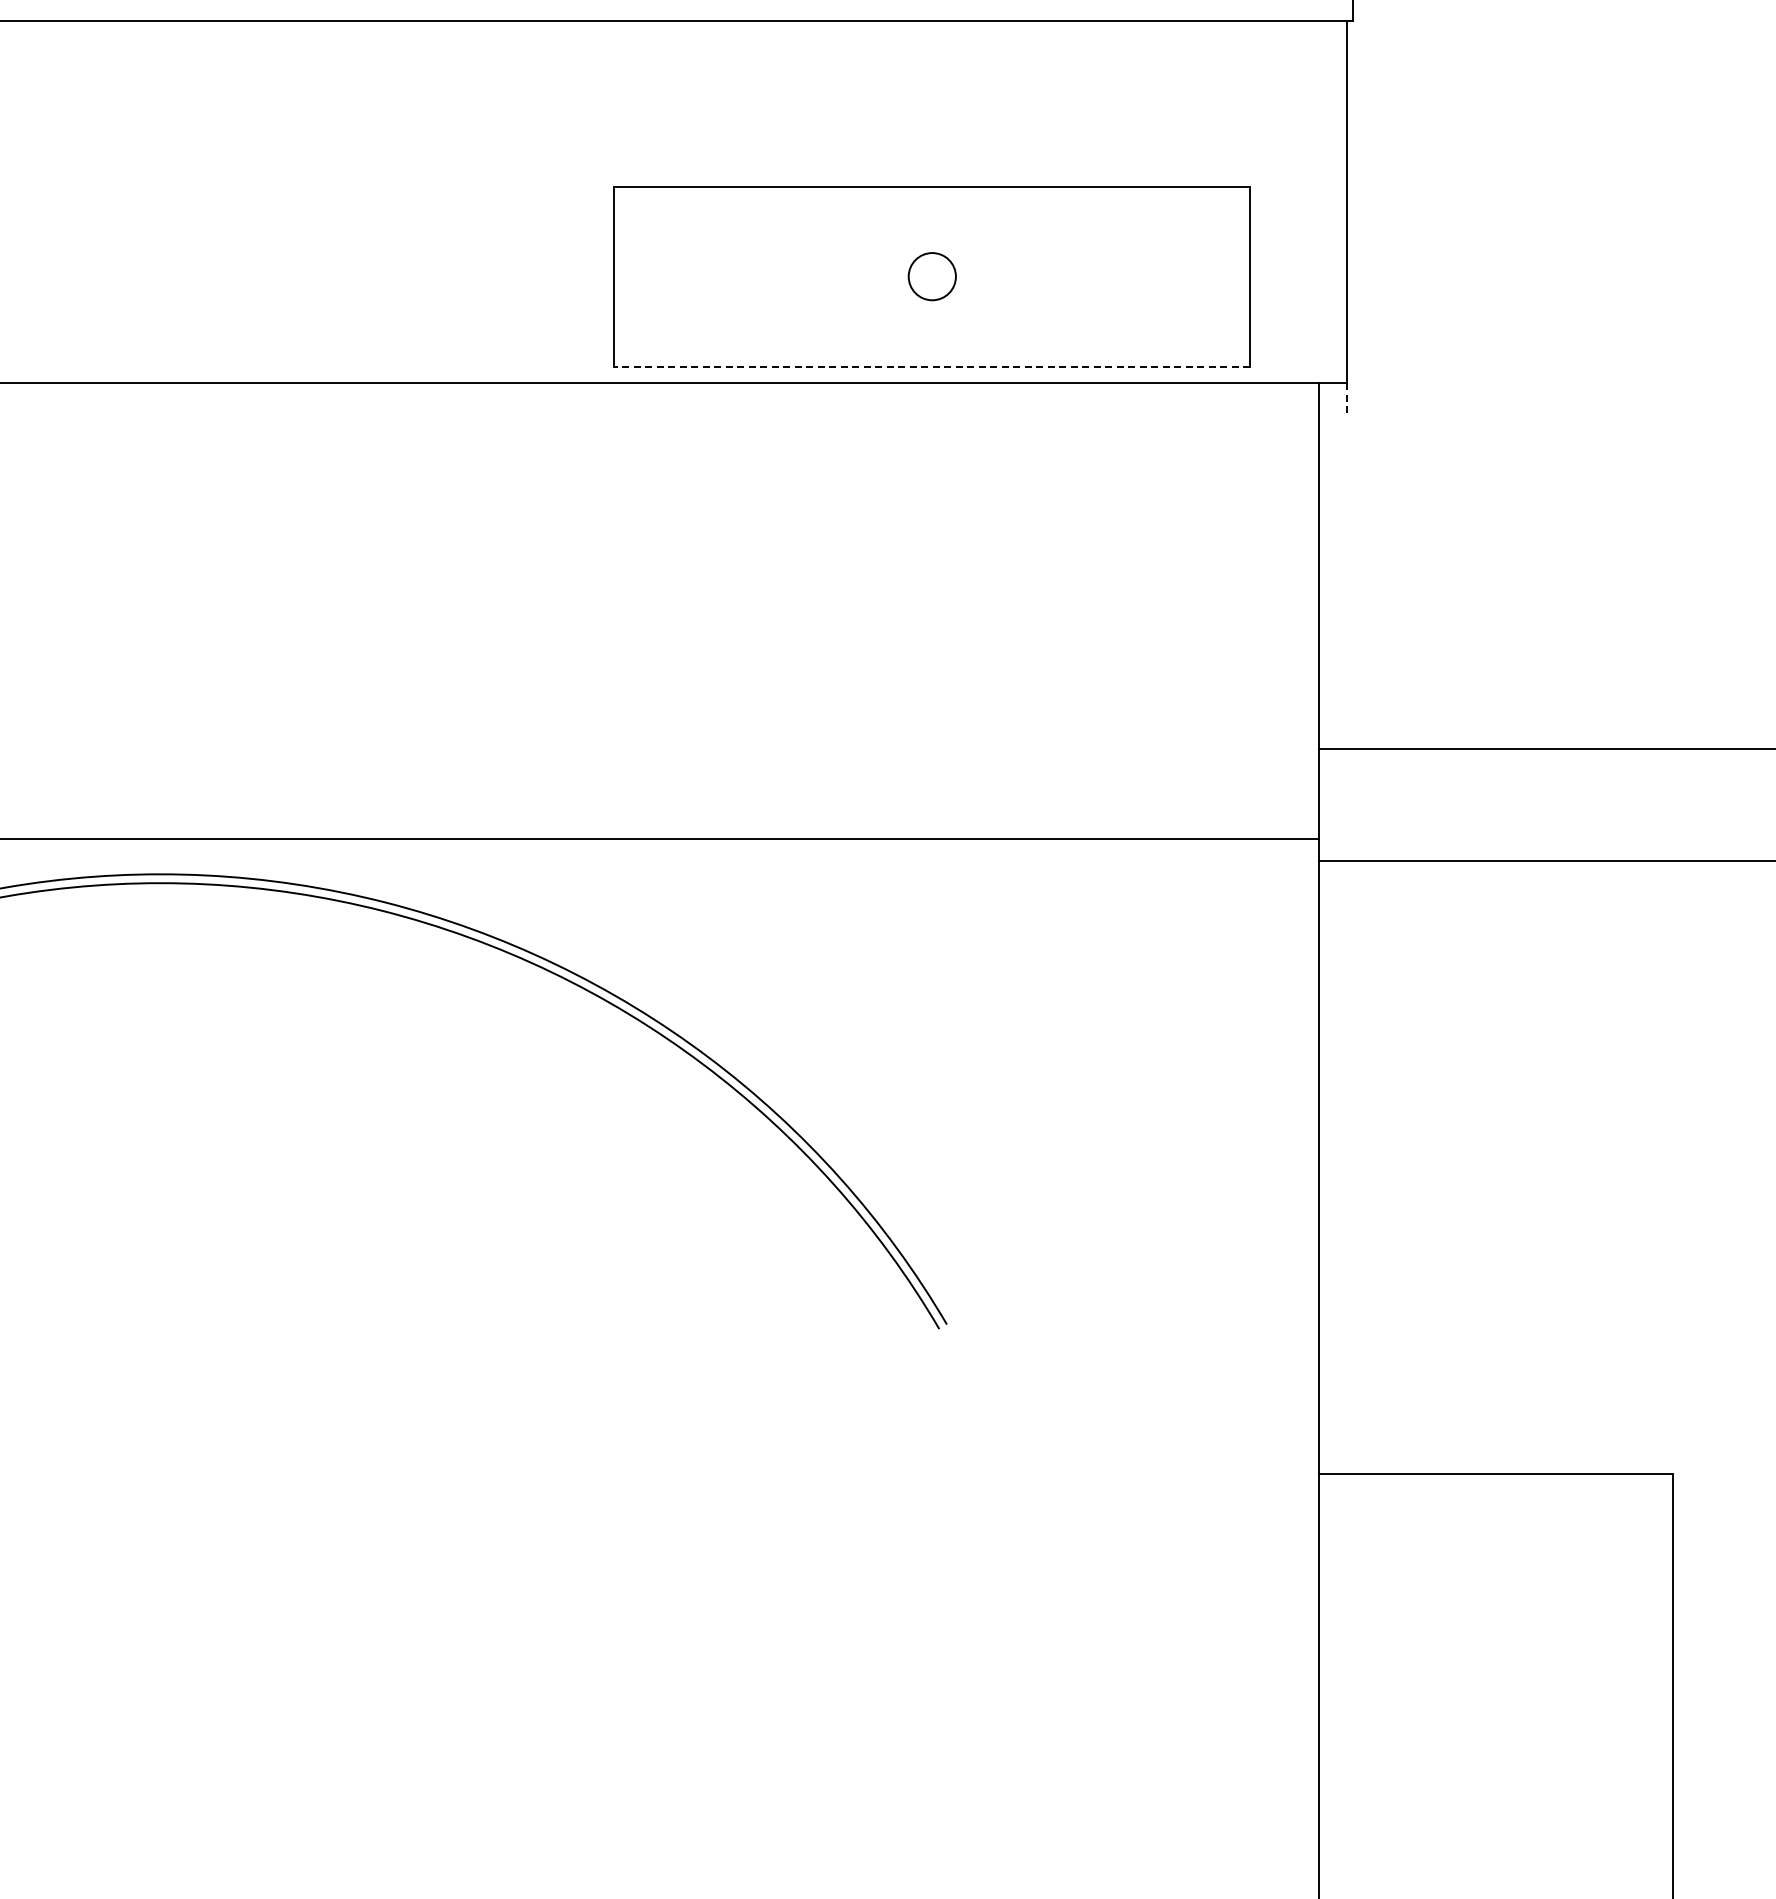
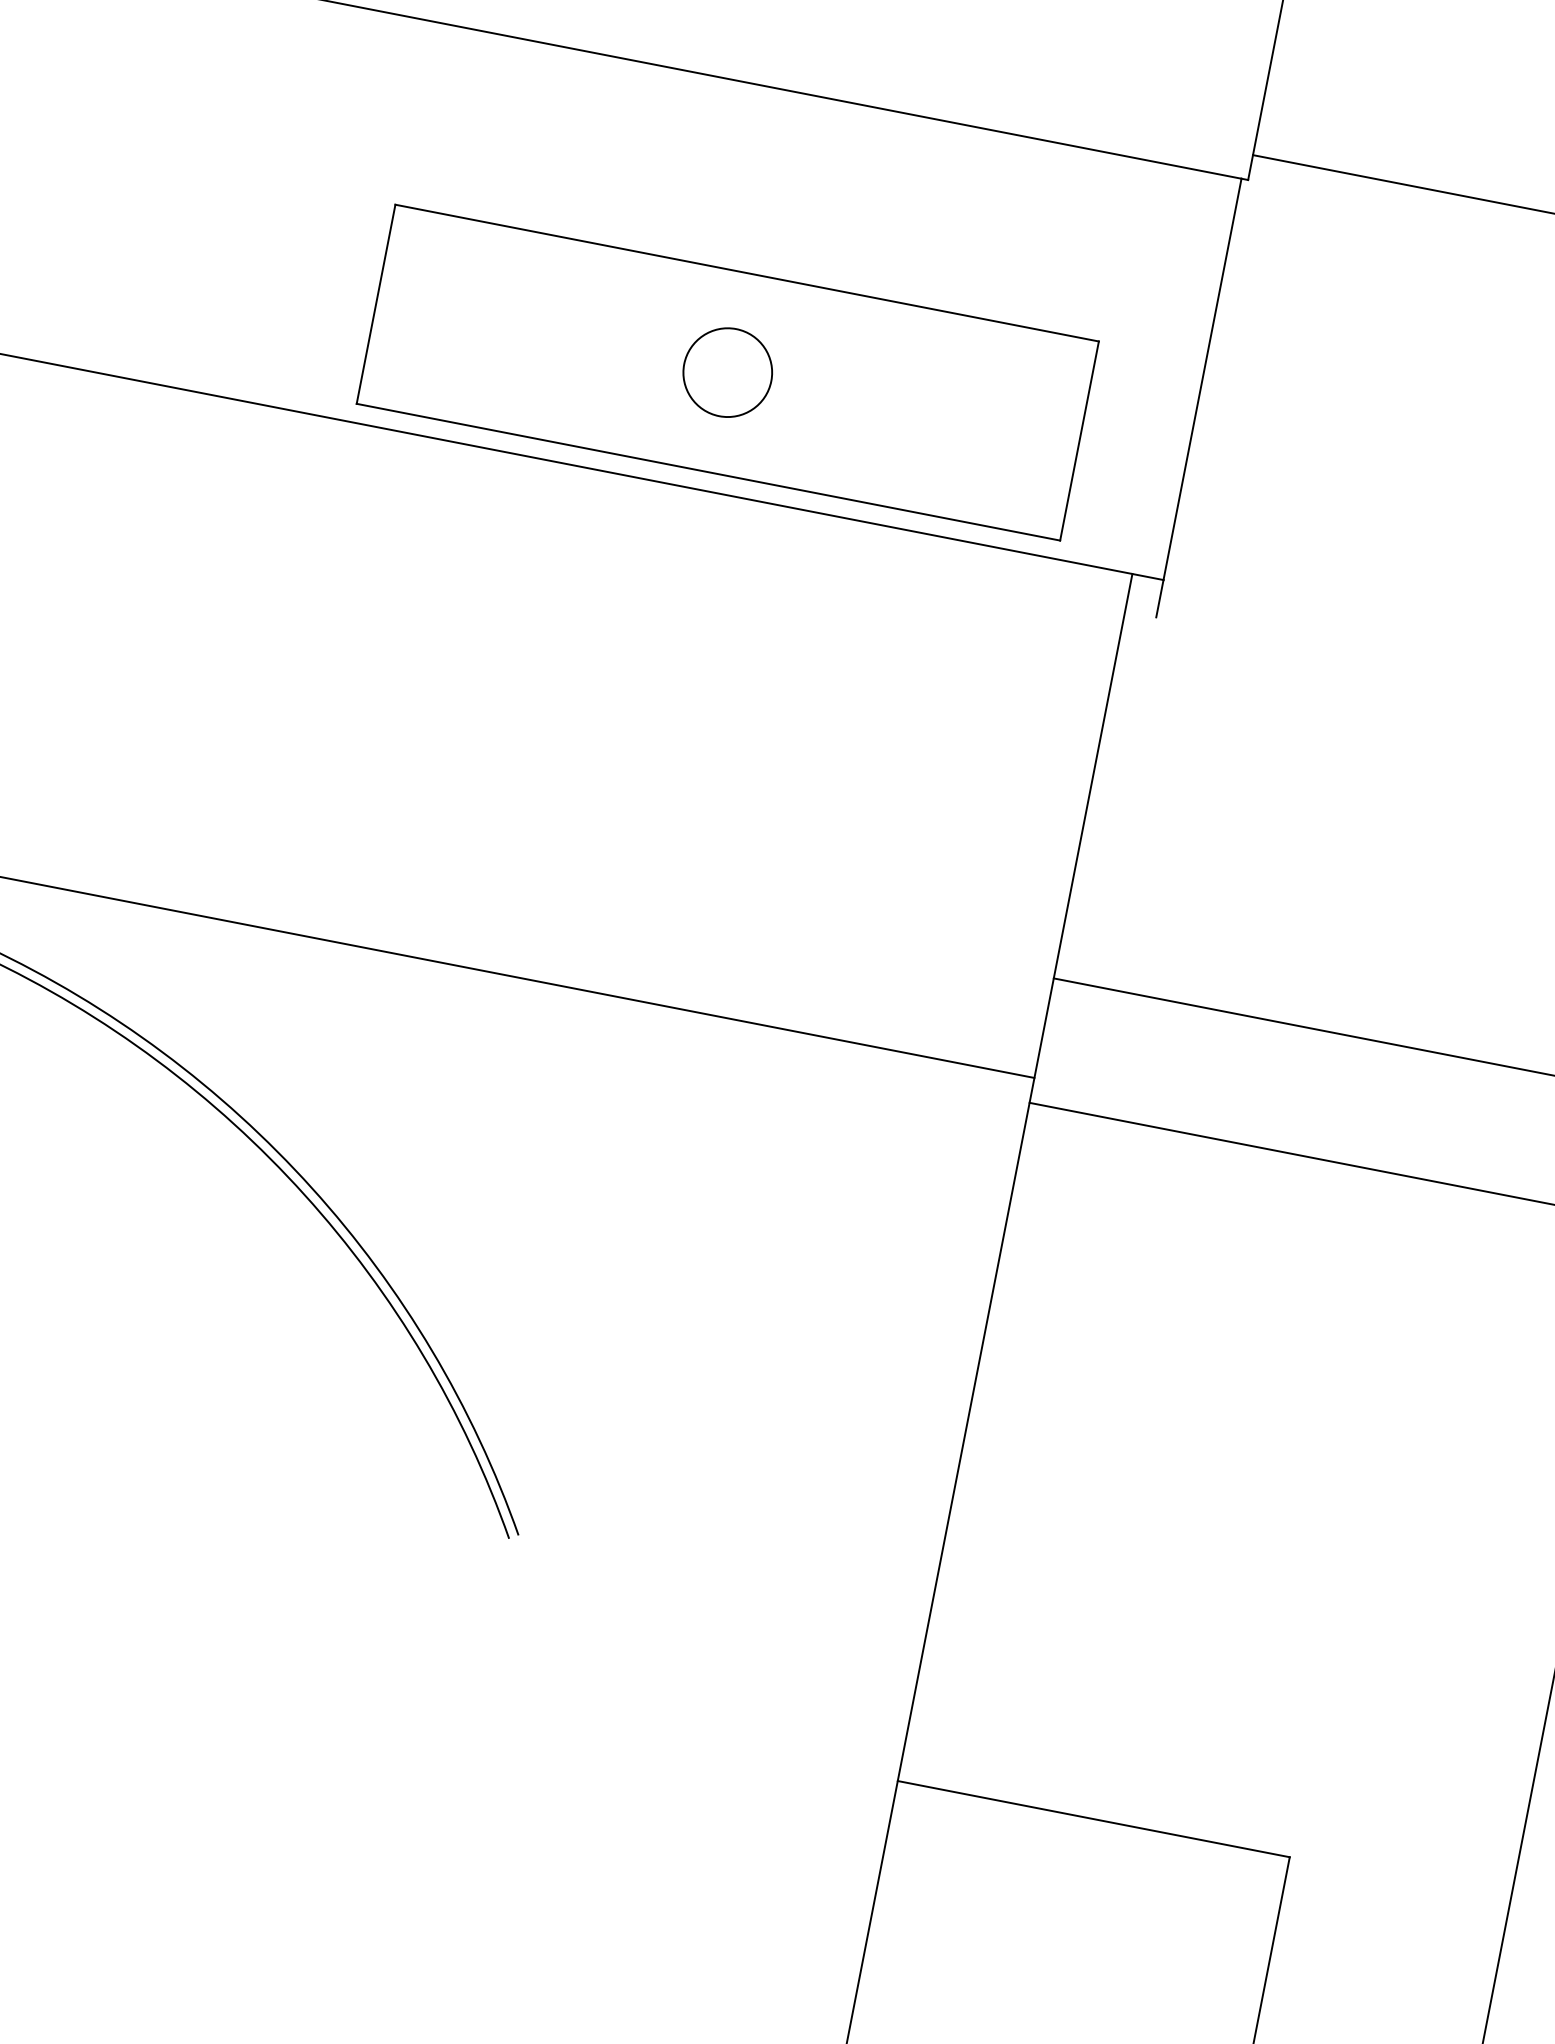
circle: (931, 276) -> (726, 372), size x1.67
line: (932, 366) -> (708, 472), dashed -> solid
line: (1346, 400) -> (1159, 598), dashed -> solid

